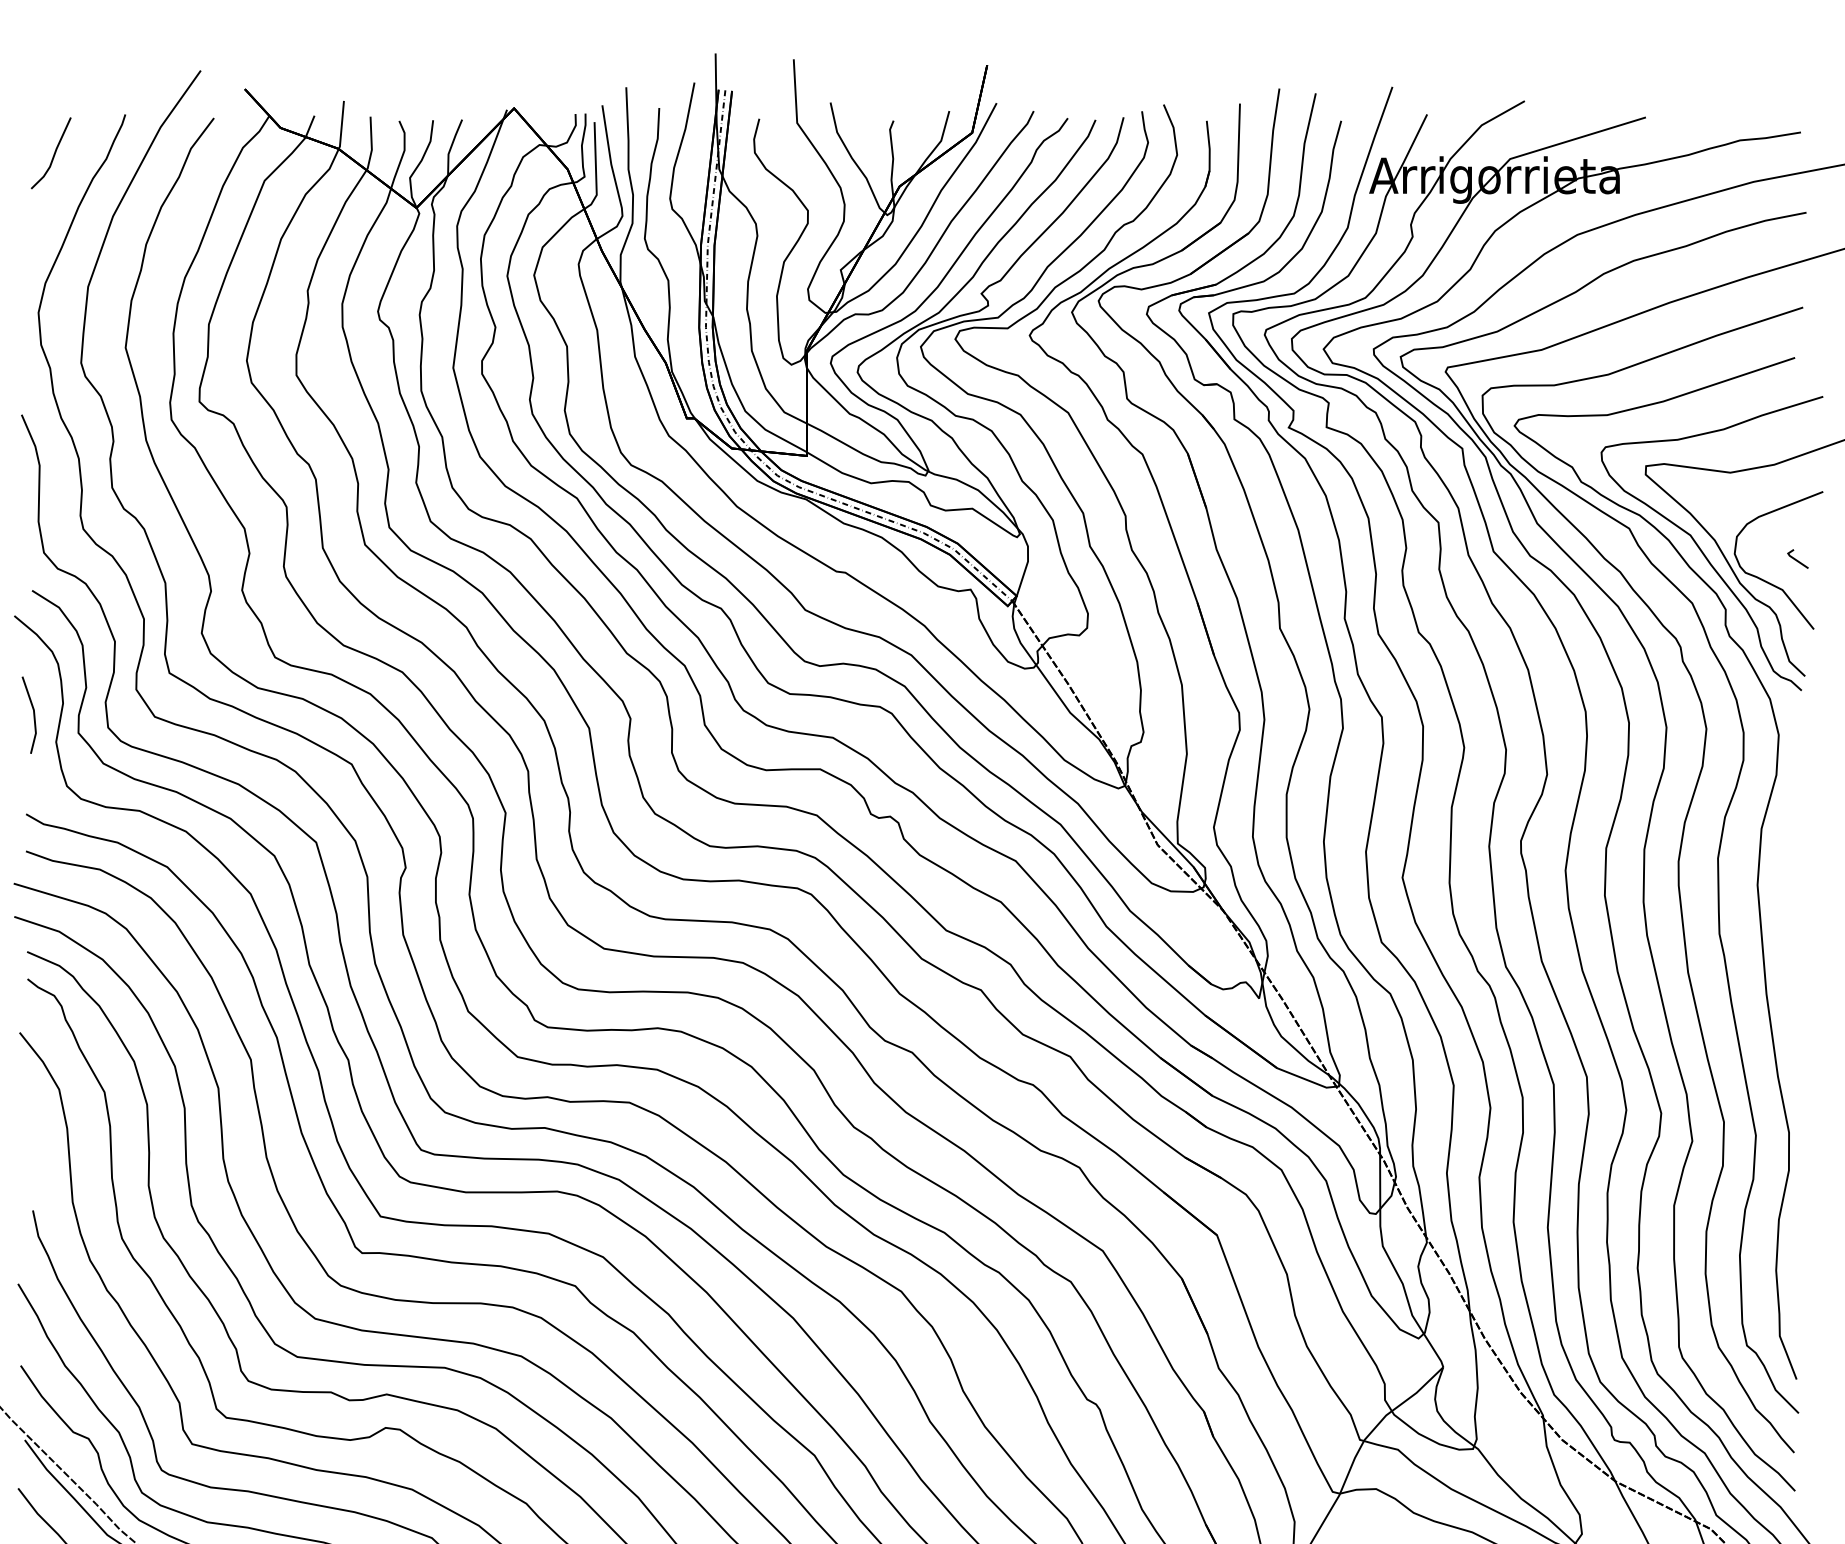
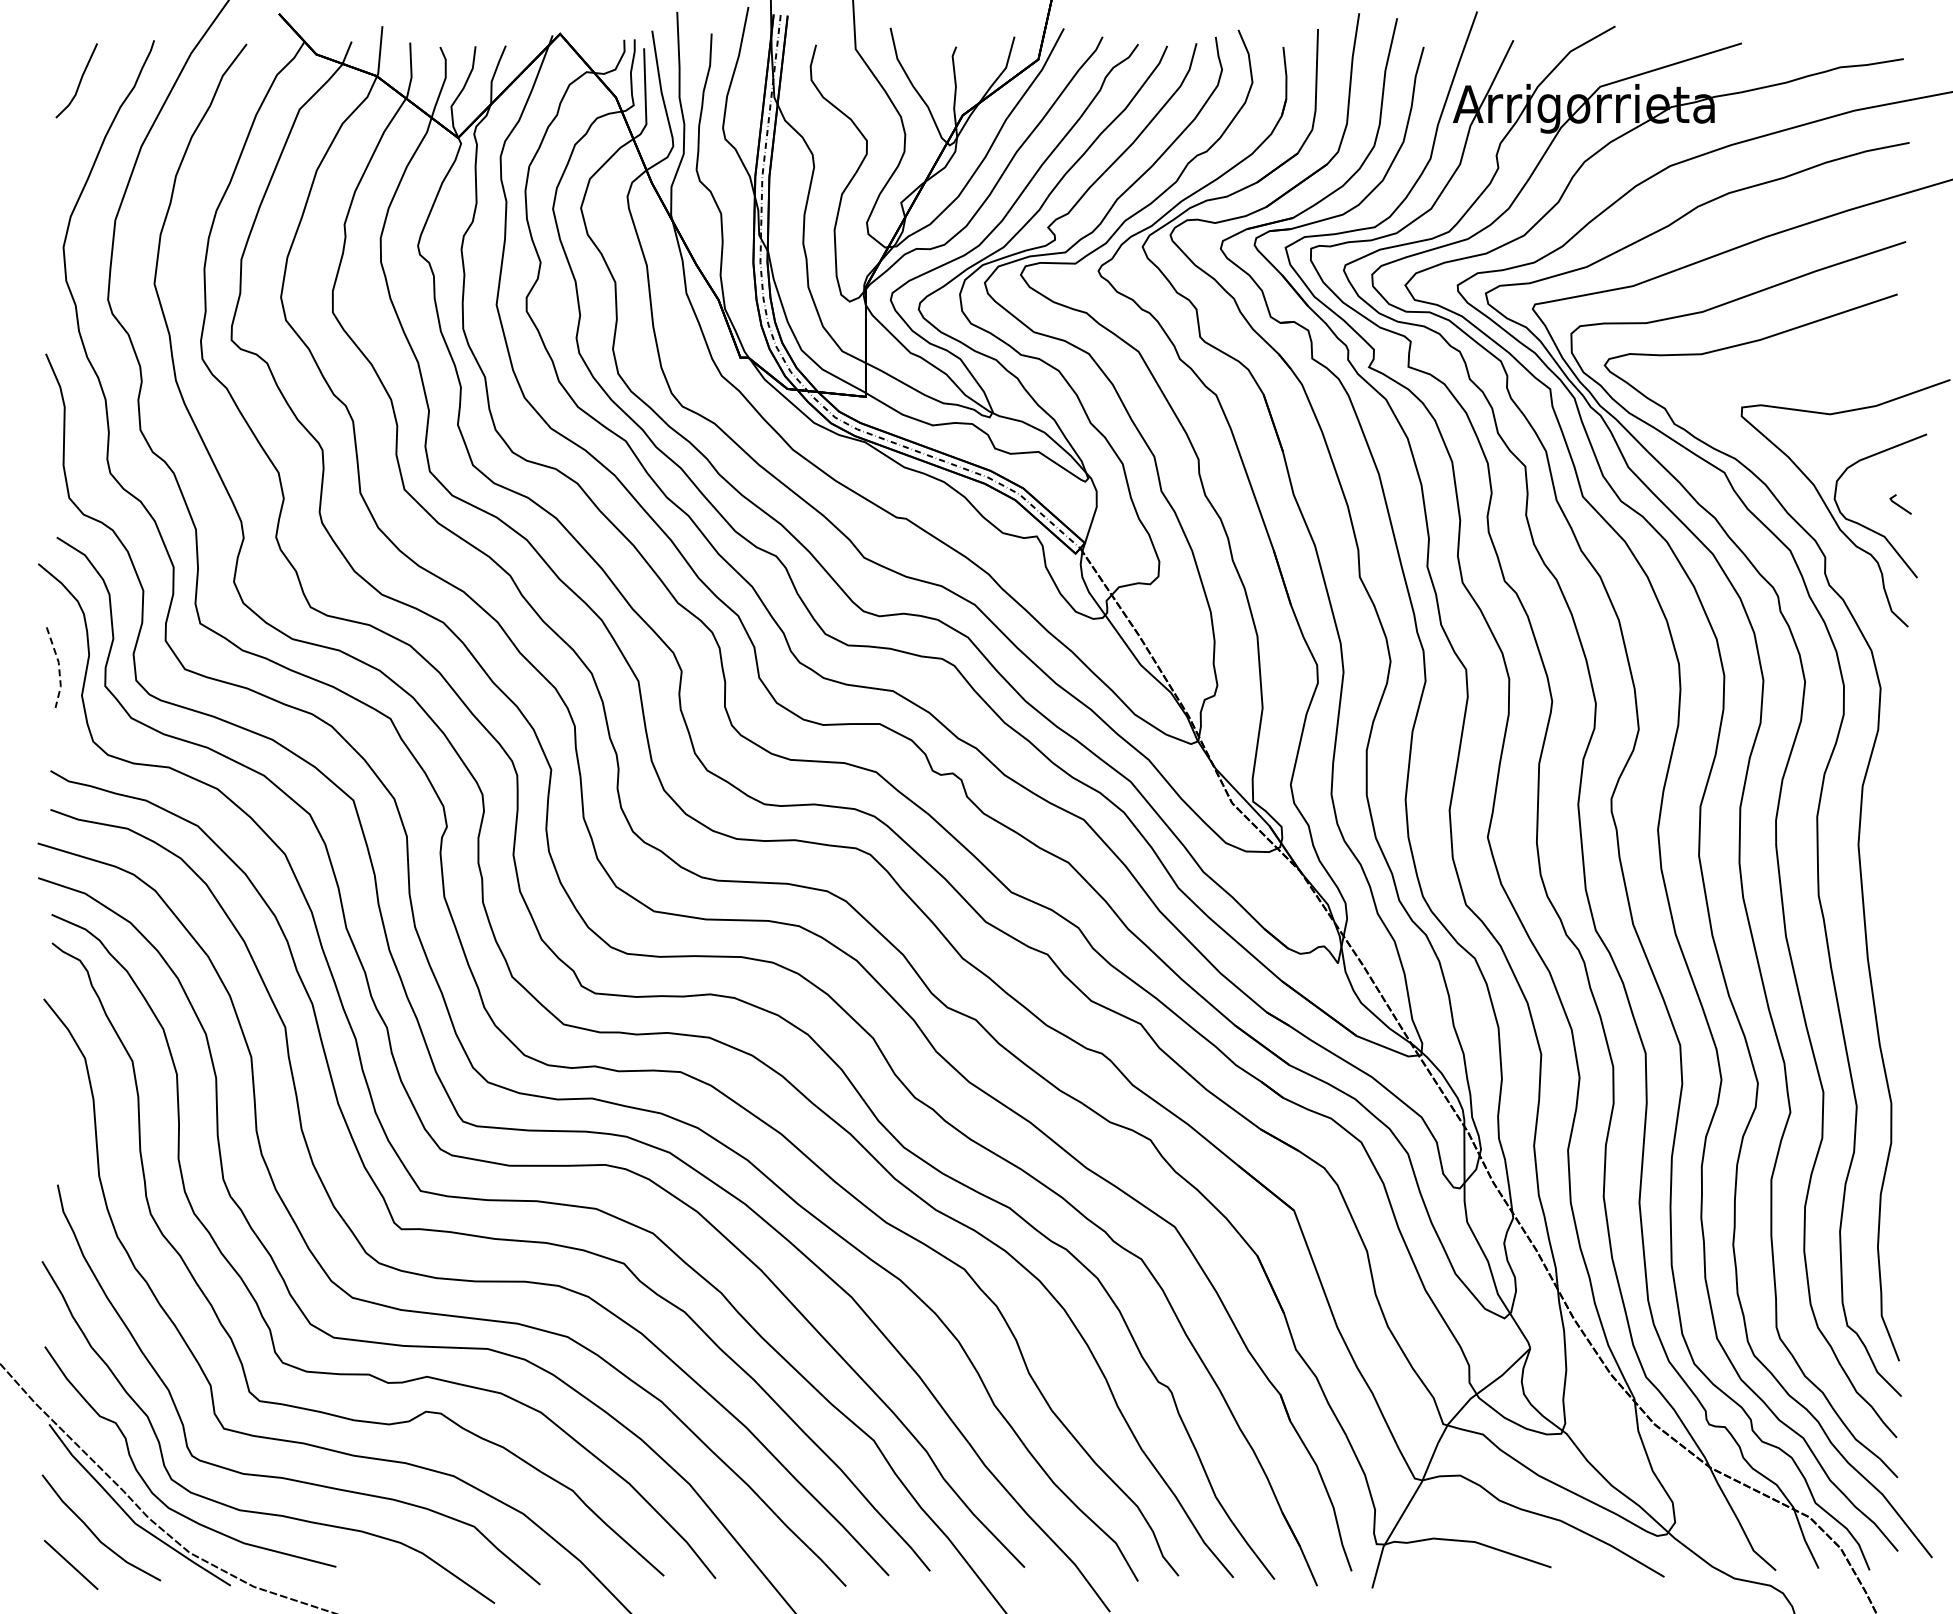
curve: (1702, 551) -> (1801, 496), removed
line: (34, 715) -> (59, 667), solid -> dashed

